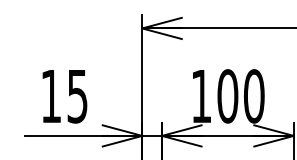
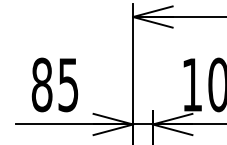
text: (51, 96) -> (42, 85), 15 -> 85

